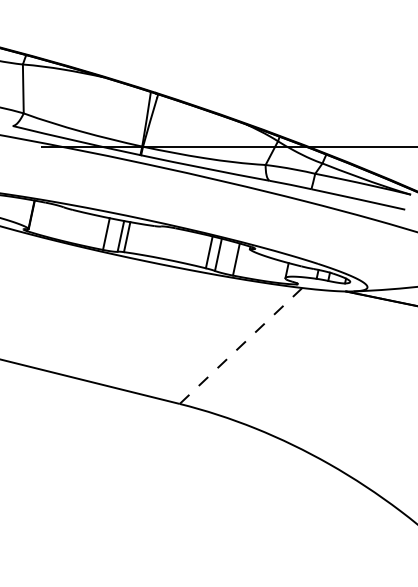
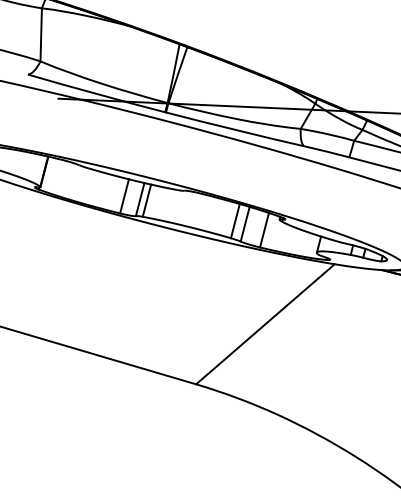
line: (240, 346) -> (264, 324), dashed -> solid

